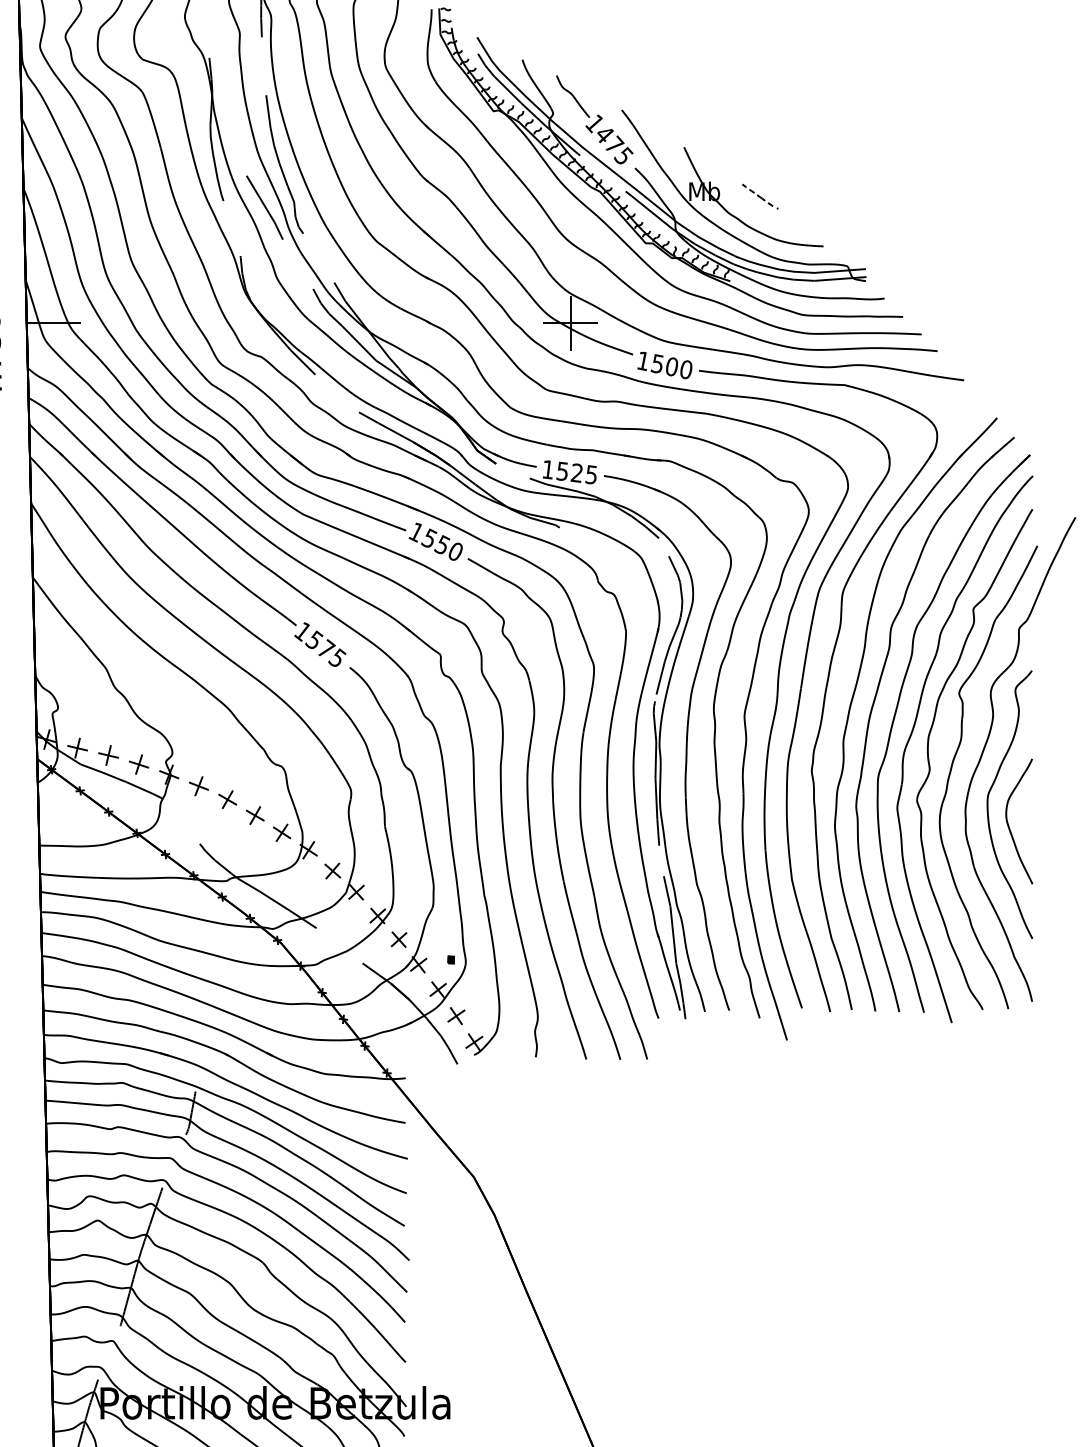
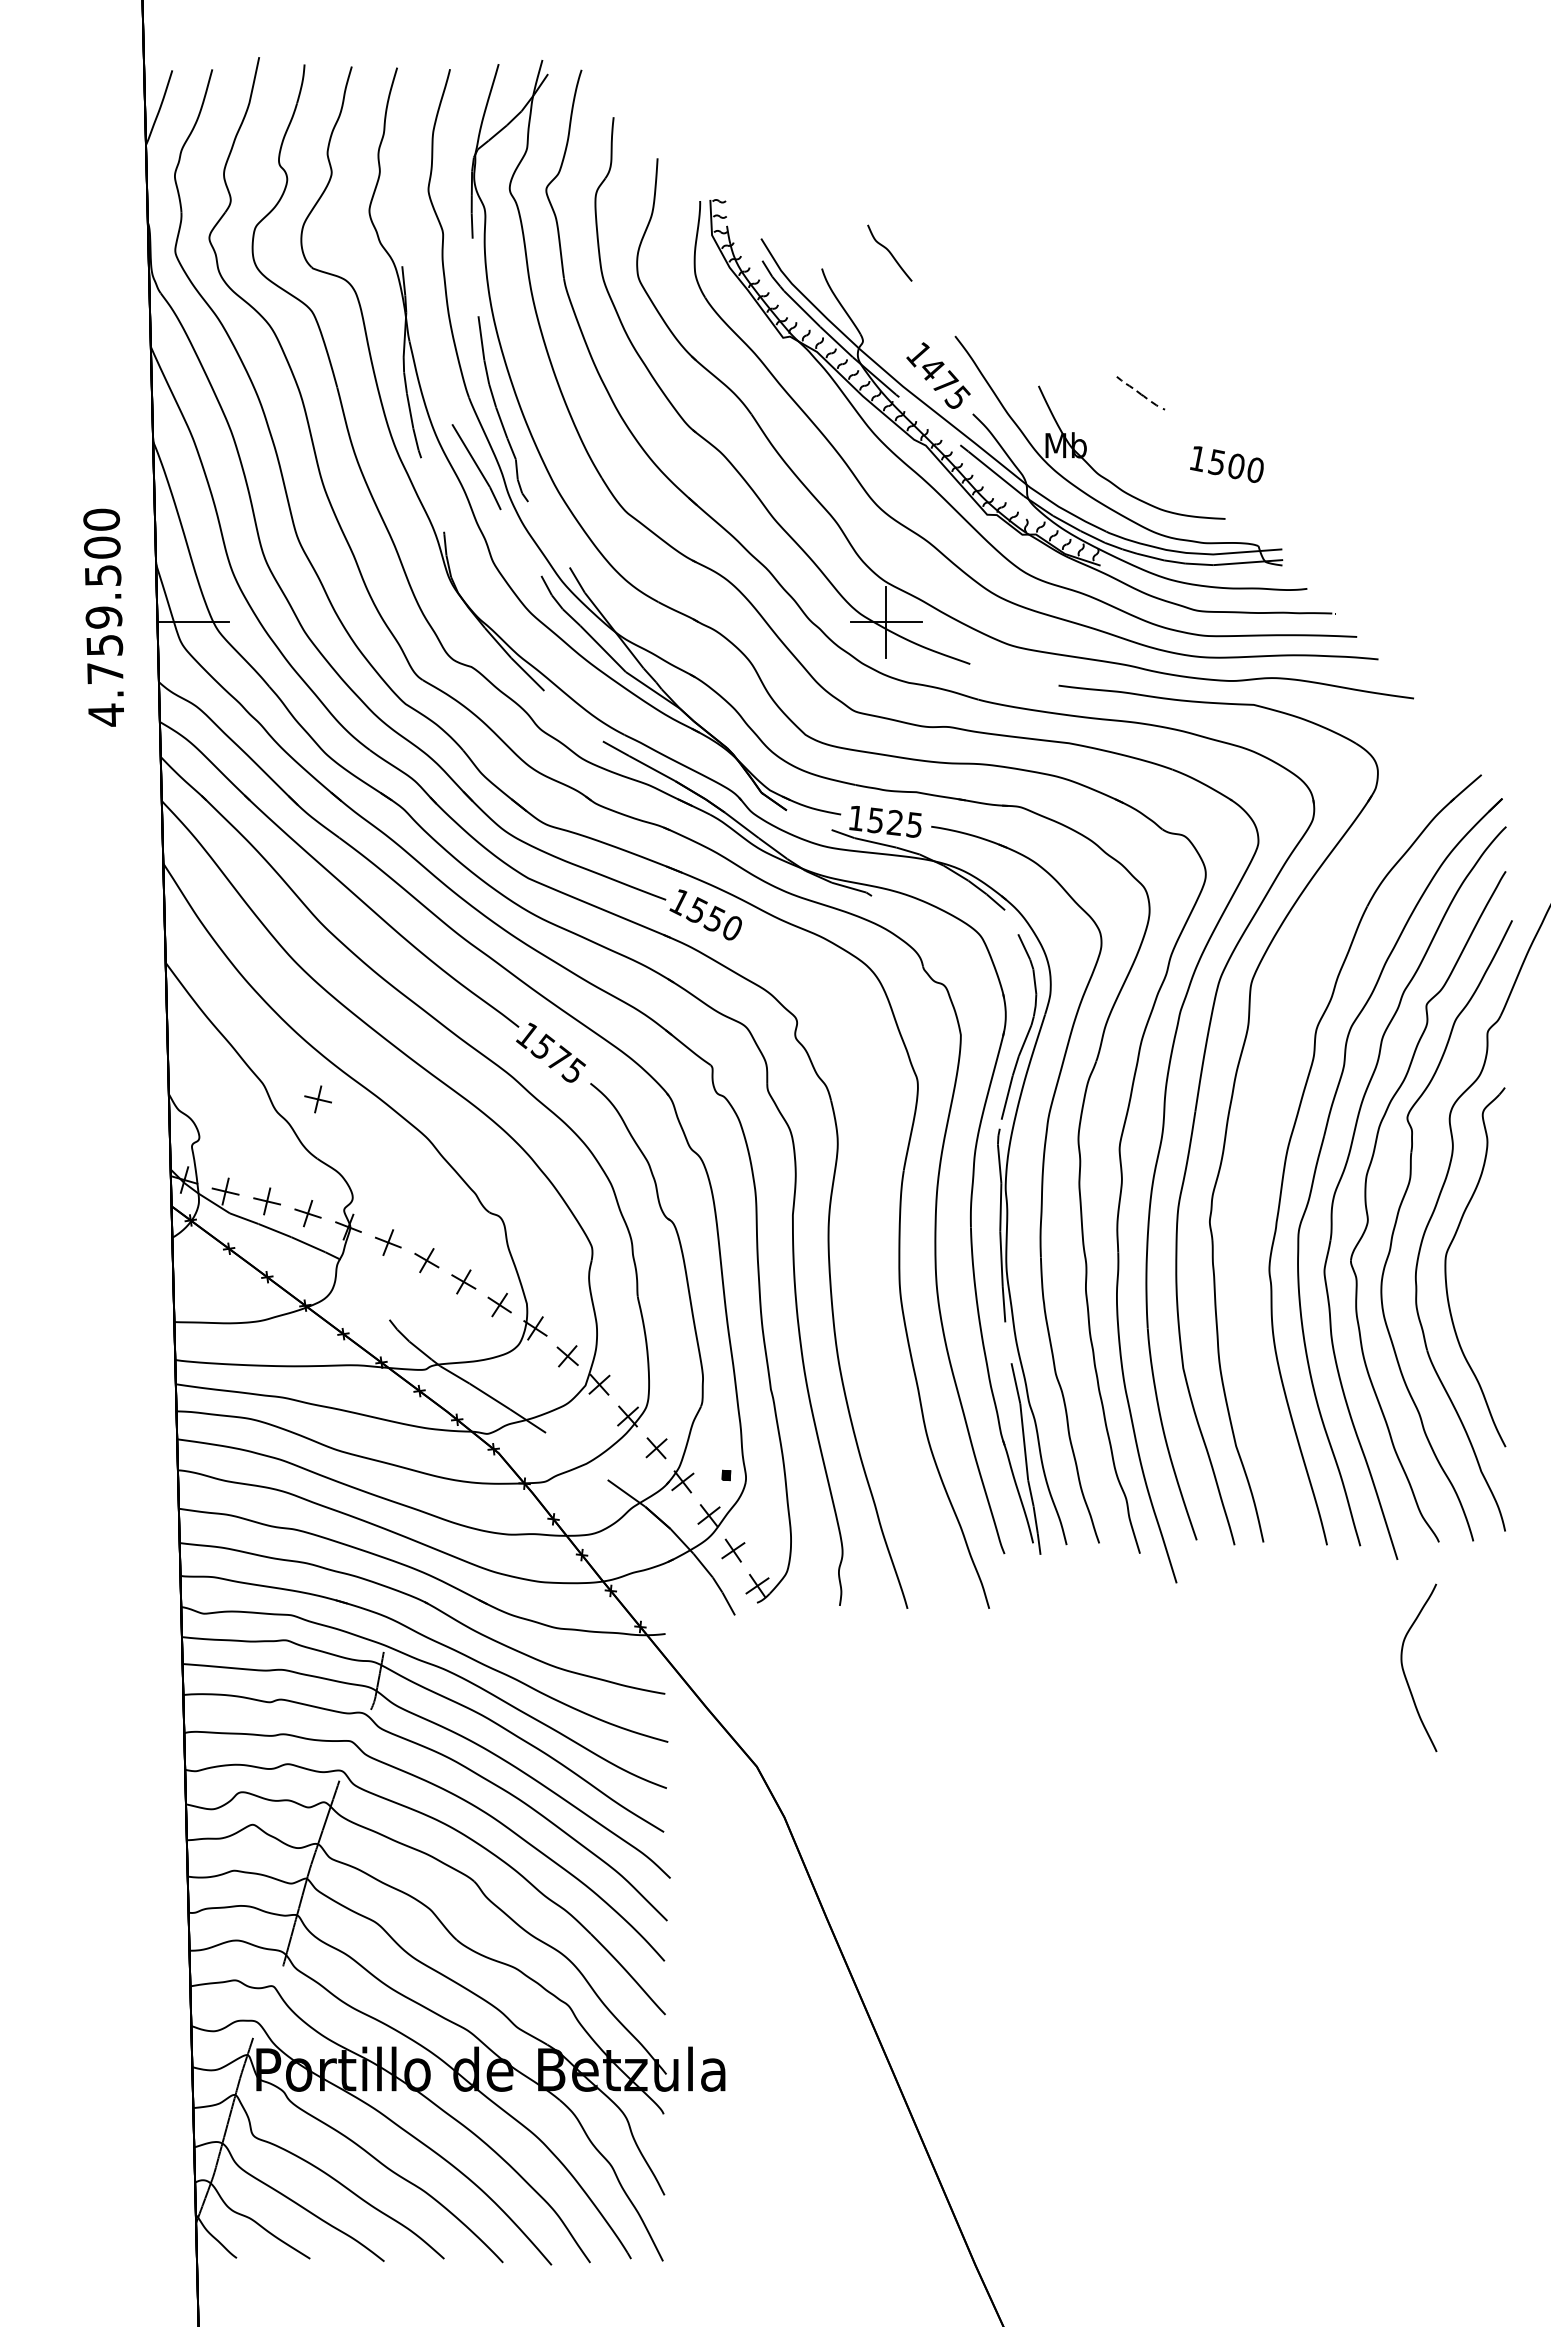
curve: (572, 96) -> (889, 252), moved
part: (760, 196) -> (1140, 393), moved
text: (664, 365) -> (1226, 464), moved
part: (146, 679) -> (317, 1099), added
part: (853, 698) -> (1265, 1125), removed
part: (552, 809) -> (862, 1273), removed
curve: (1008, 823) -> (1404, 1670), moved

